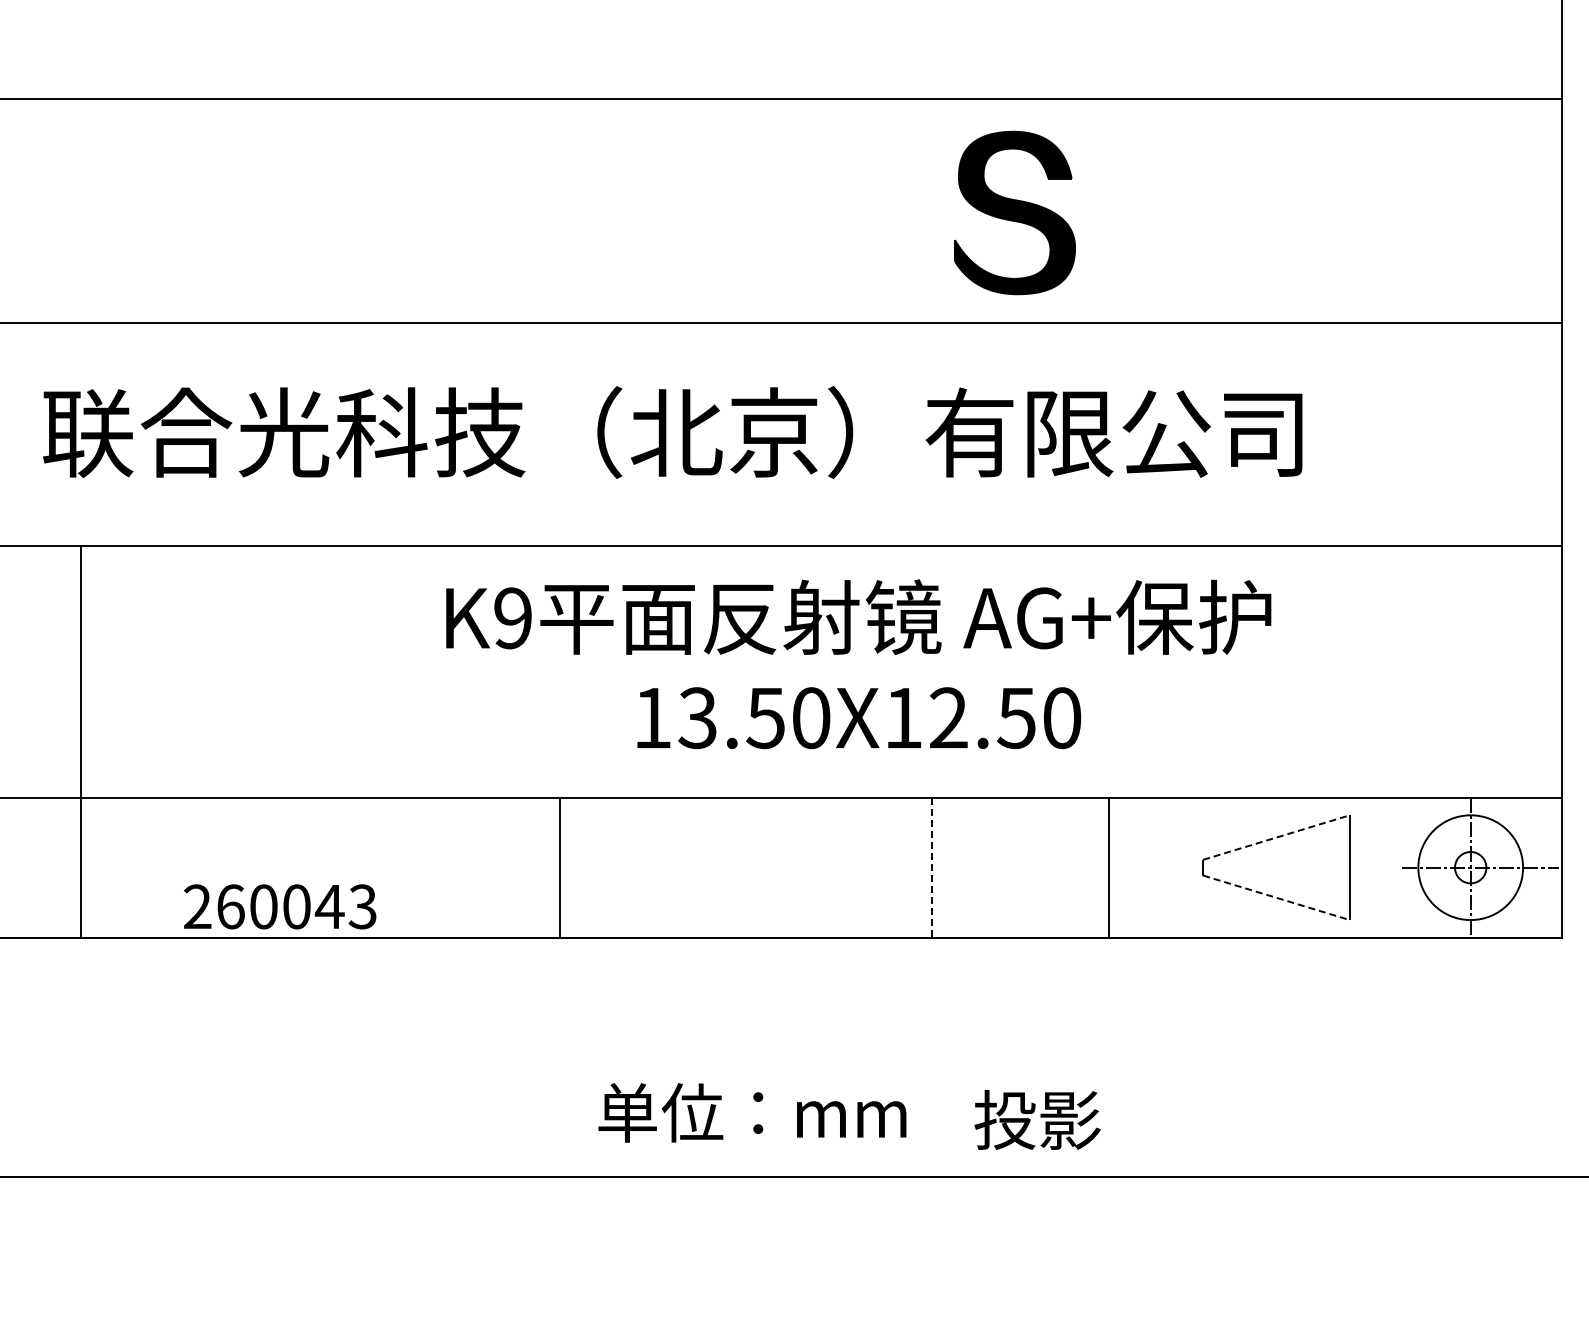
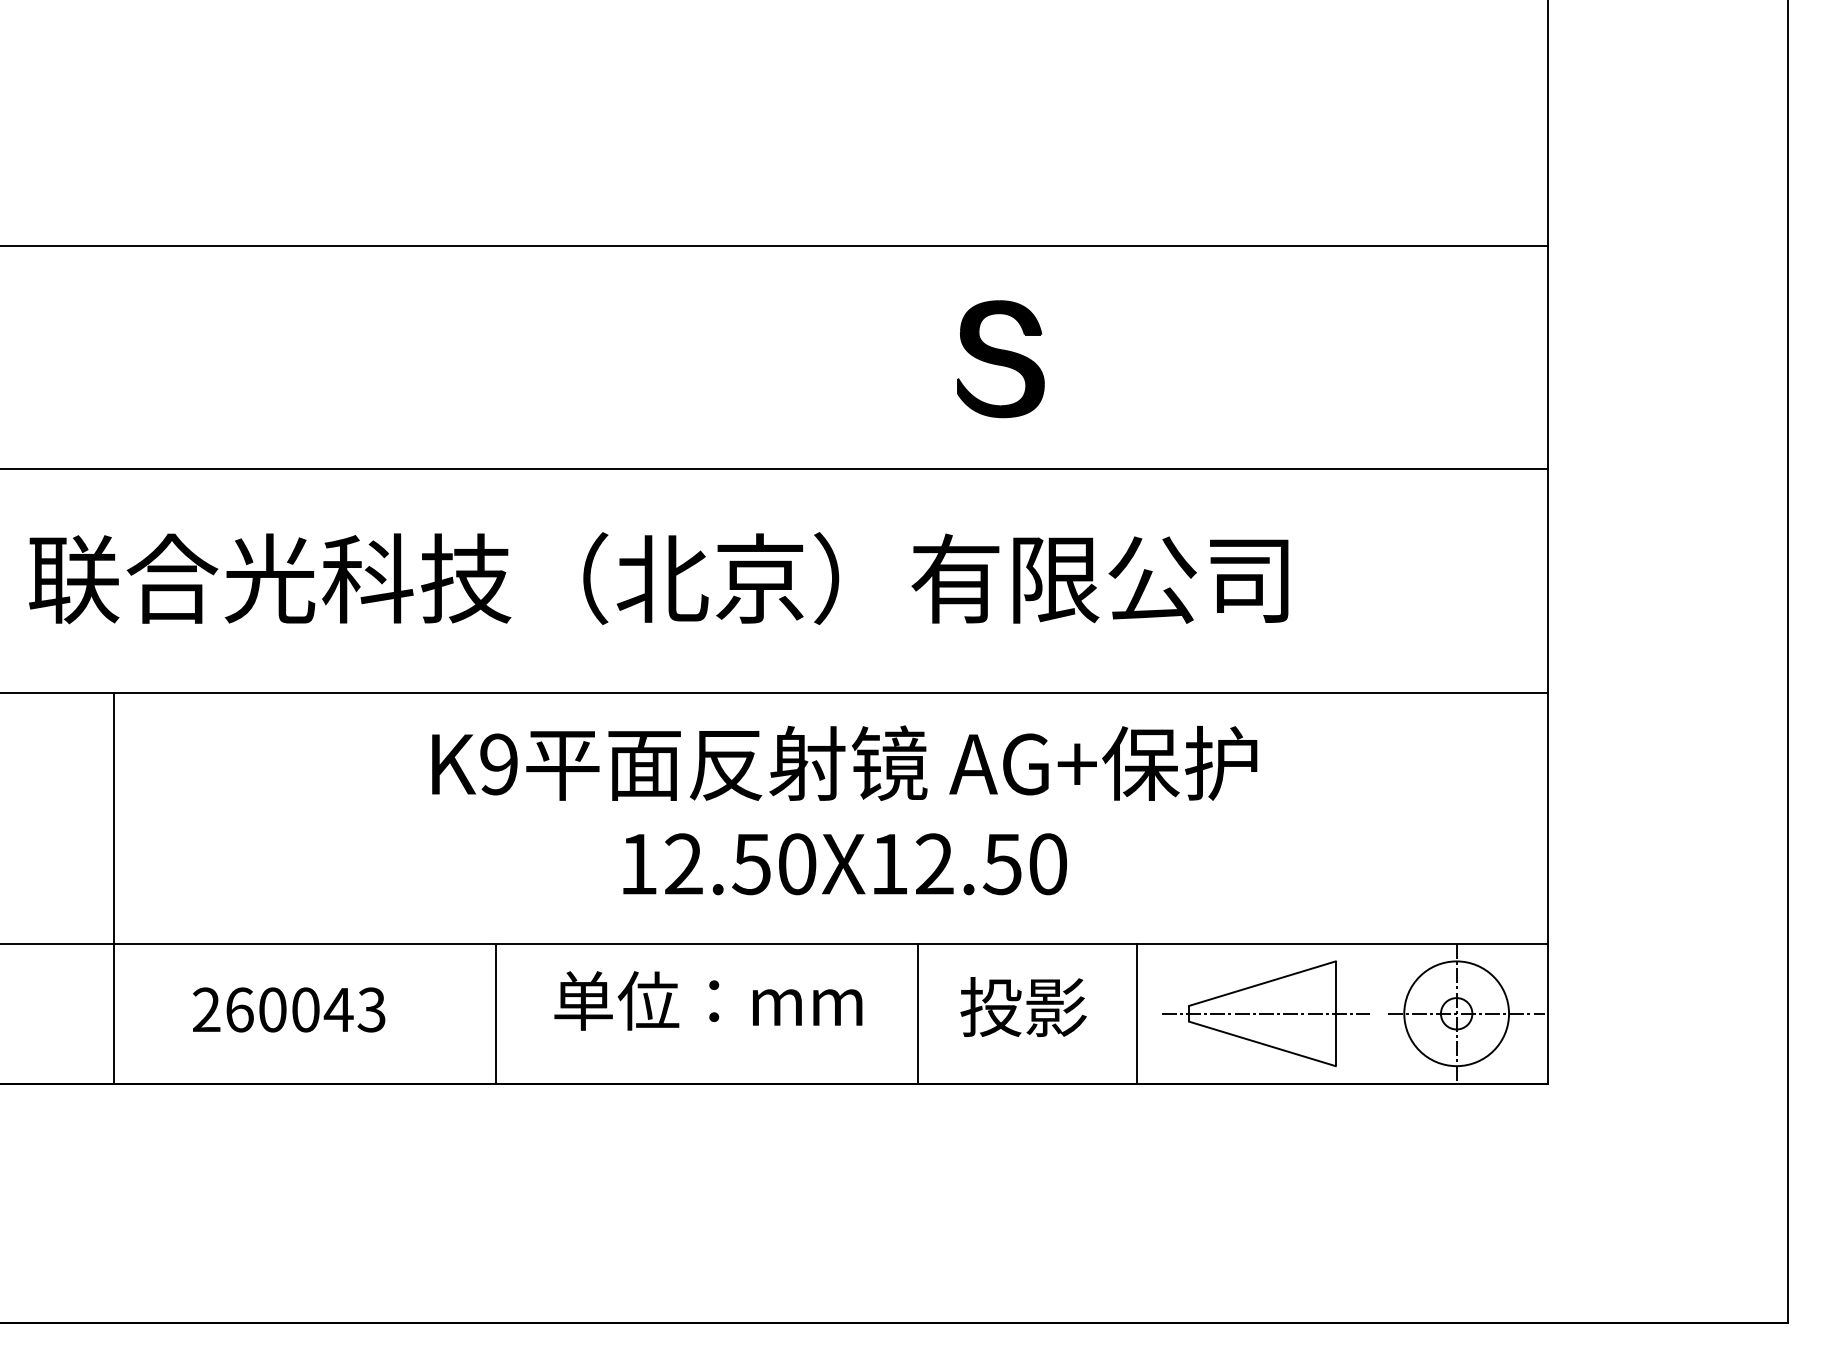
part: (1014, 213) -> (1000, 359), size x0.71
text: (697, 718) -> (683, 864), ^J13.50X12.50 -> ^J12.50X12.50
line: (80, 741) -> (113, 887), moved
line: (1276, 837) -> (1262, 983), dashed -> solid
line: (559, 867) -> (495, 1013), moved
line: (931, 867) -> (917, 1013), dashed -> solid
line: (1108, 867) -> (1136, 1013), moved
line: (1279, 867) -> (1265, 1013), added
line: (1276, 897) -> (1262, 1043), dashed -> solid
text: (280, 906) -> (289, 1009), moved
text: (752, 1112) -> (708, 1000), moved
text: (1037, 1119) -> (1023, 1006), moved

